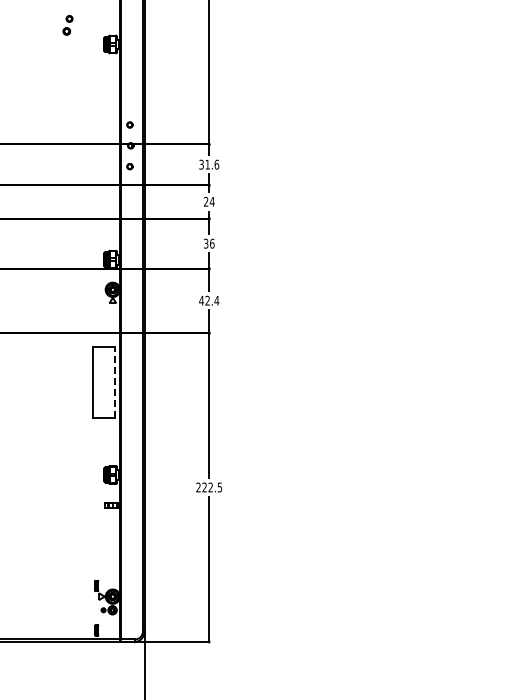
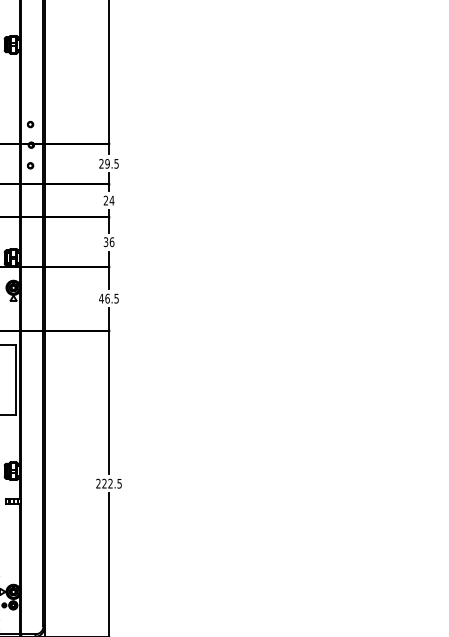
text: (209, 164) -> (109, 163), 31.6 -> 29.5
text: (212, 300) -> (112, 298), 42.4 -> 46.5
line: (115, 381) -> (16, 378), dashed -> solid

